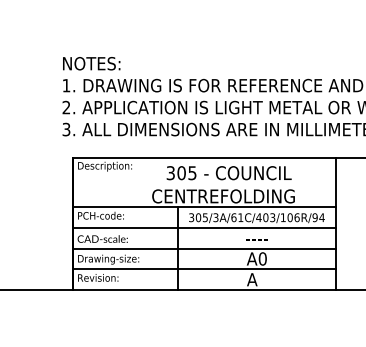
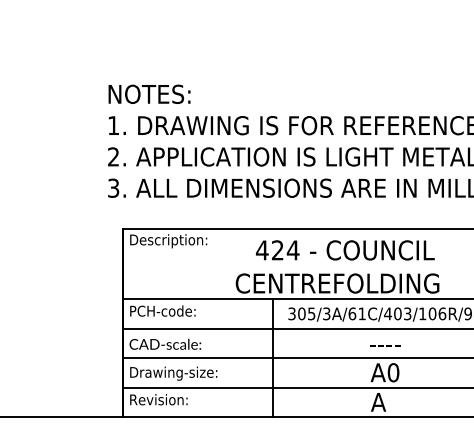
text: (181, 173) -> (277, 250), 305 -> 424

